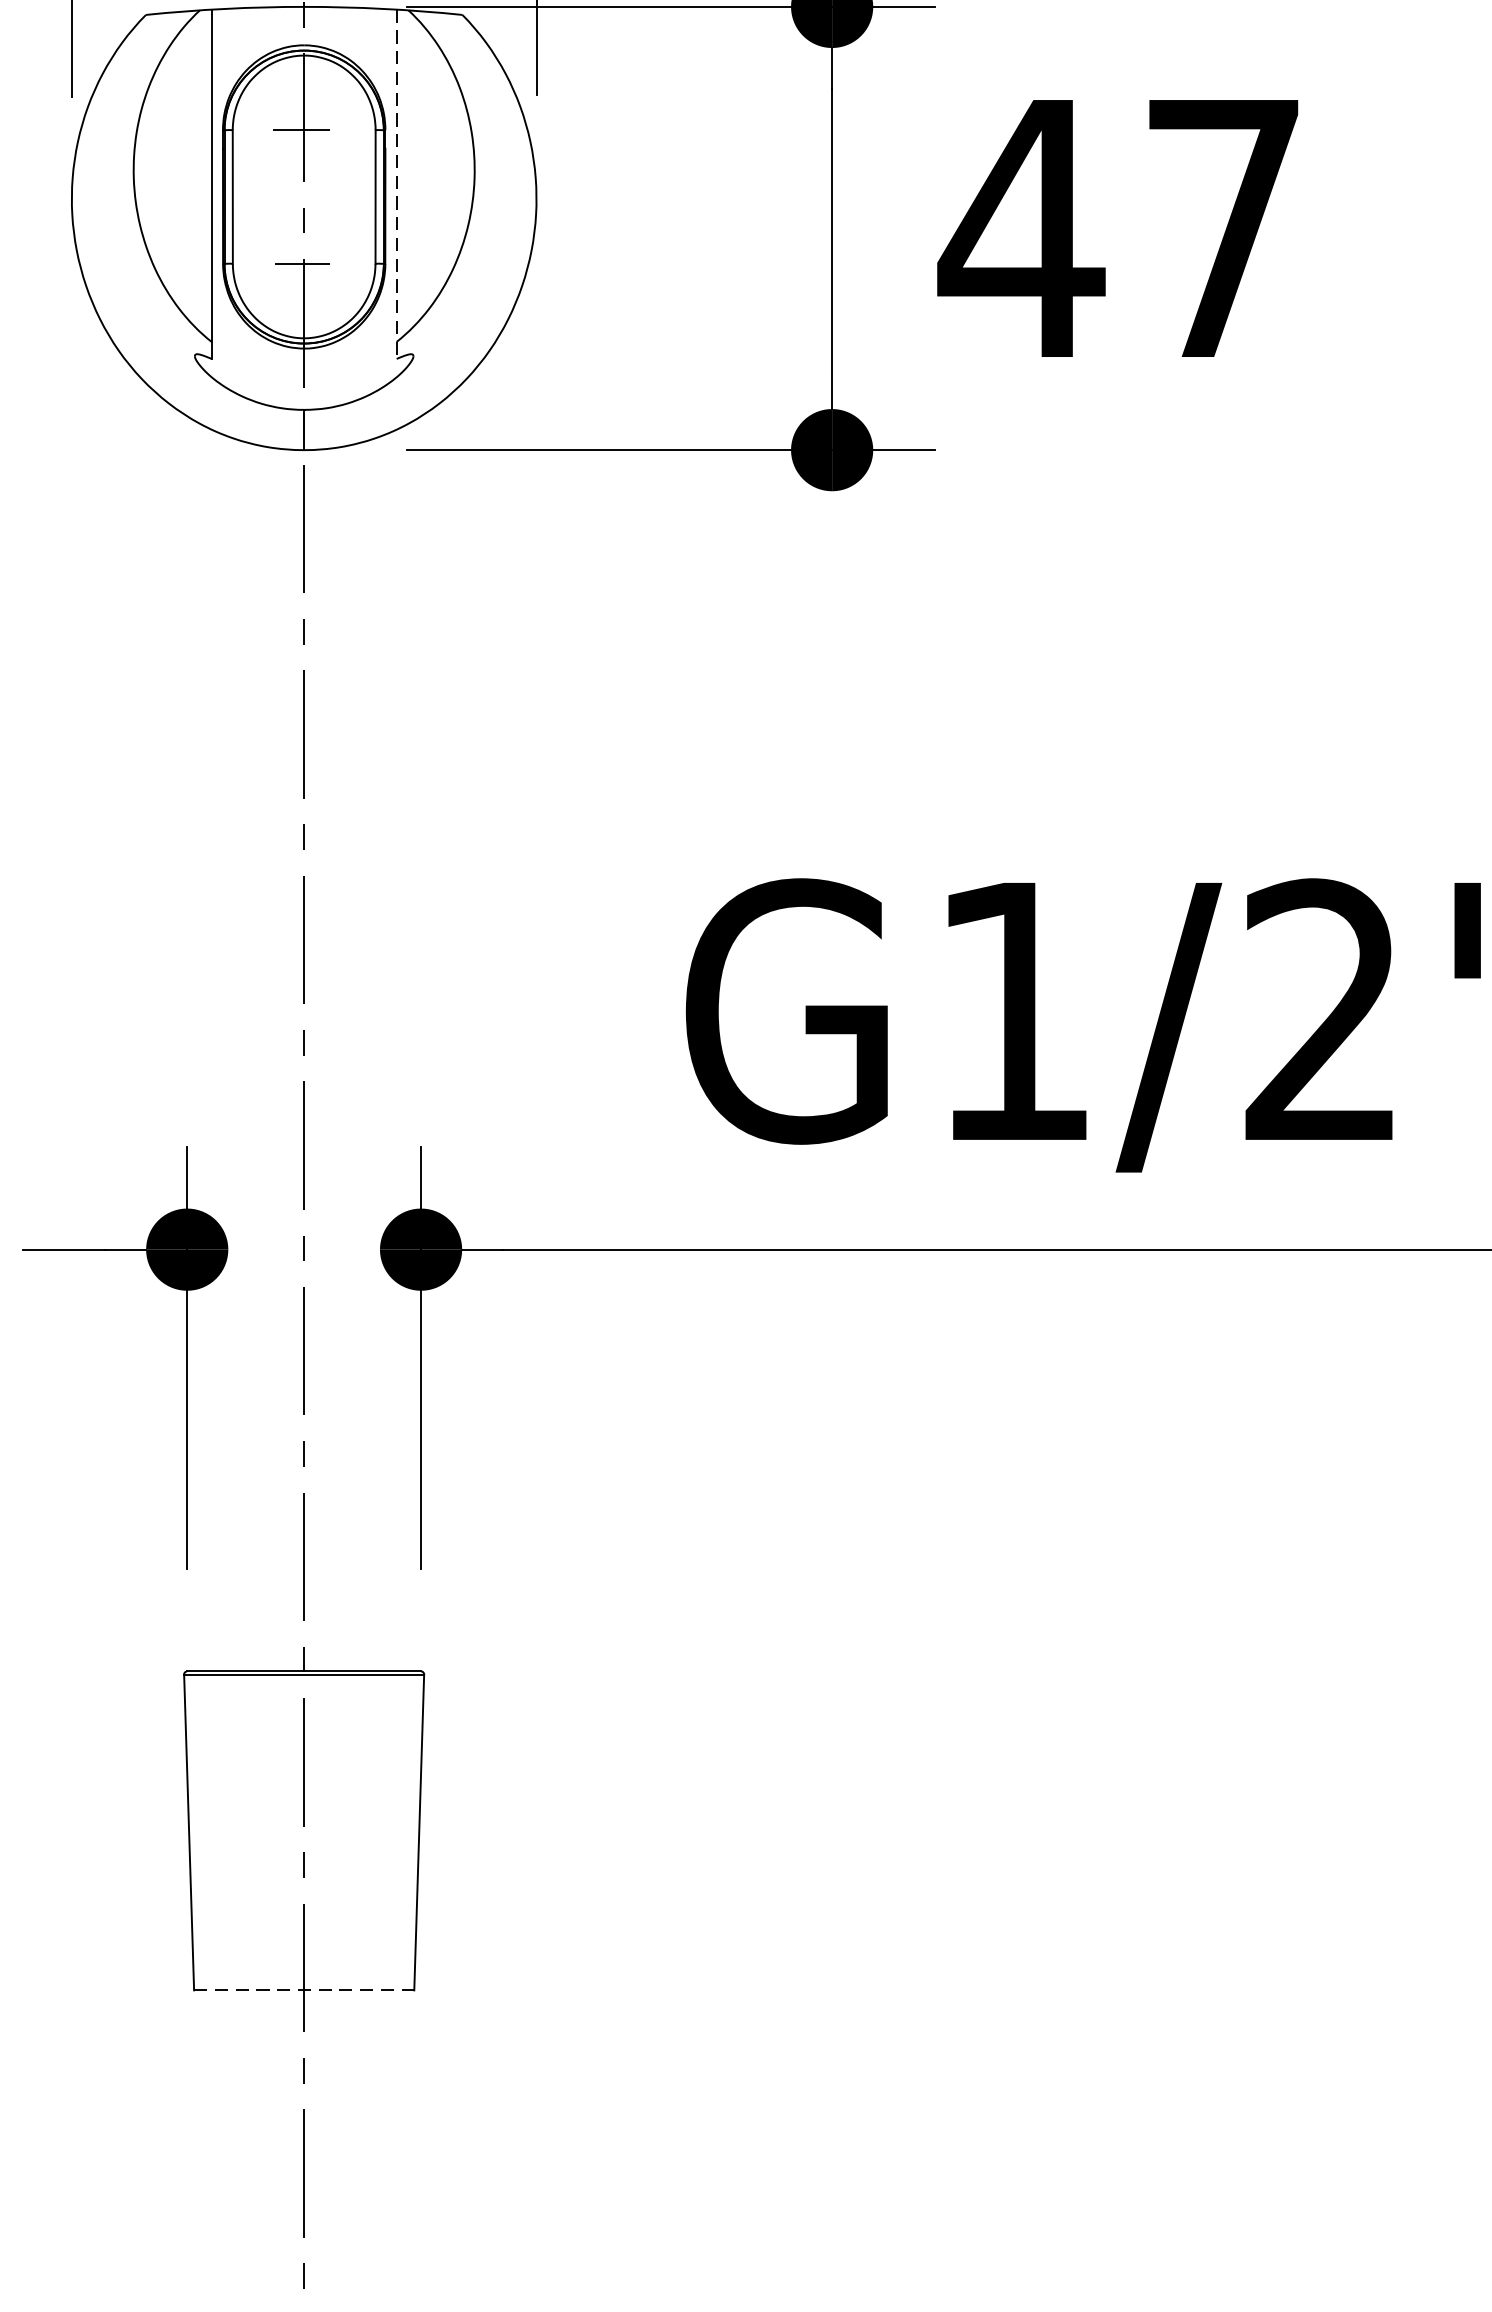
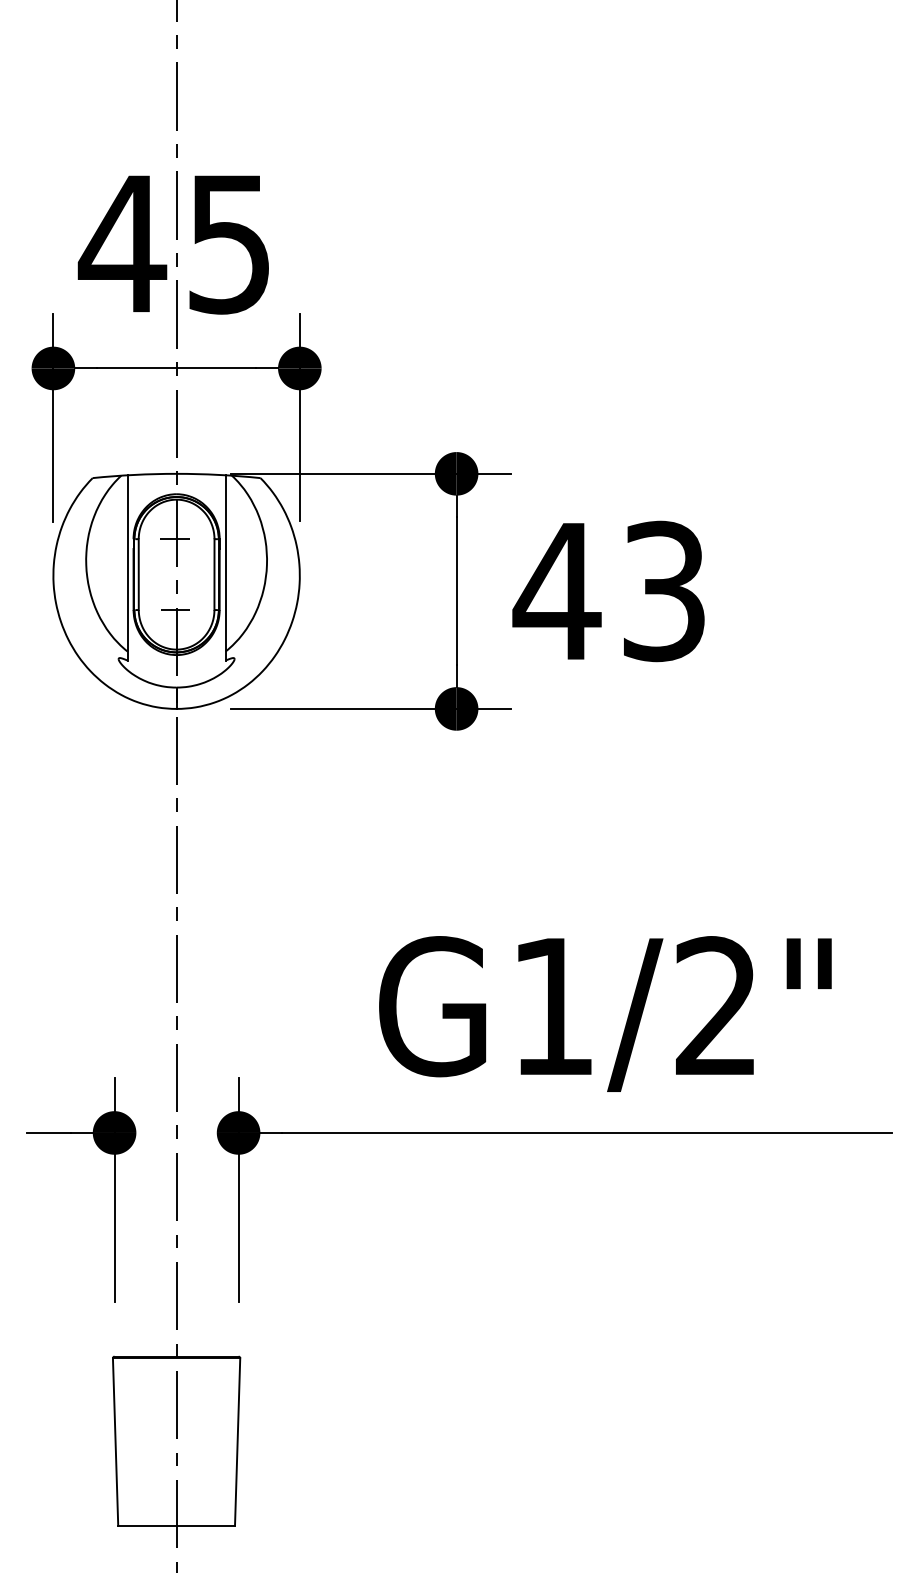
line: (396, 183) -> (225, 567), dashed -> solid
text: (1224, 228) -> (664, 591), 47 -> 43
line: (305, 1989) -> (177, 1525), dashed -> solid

